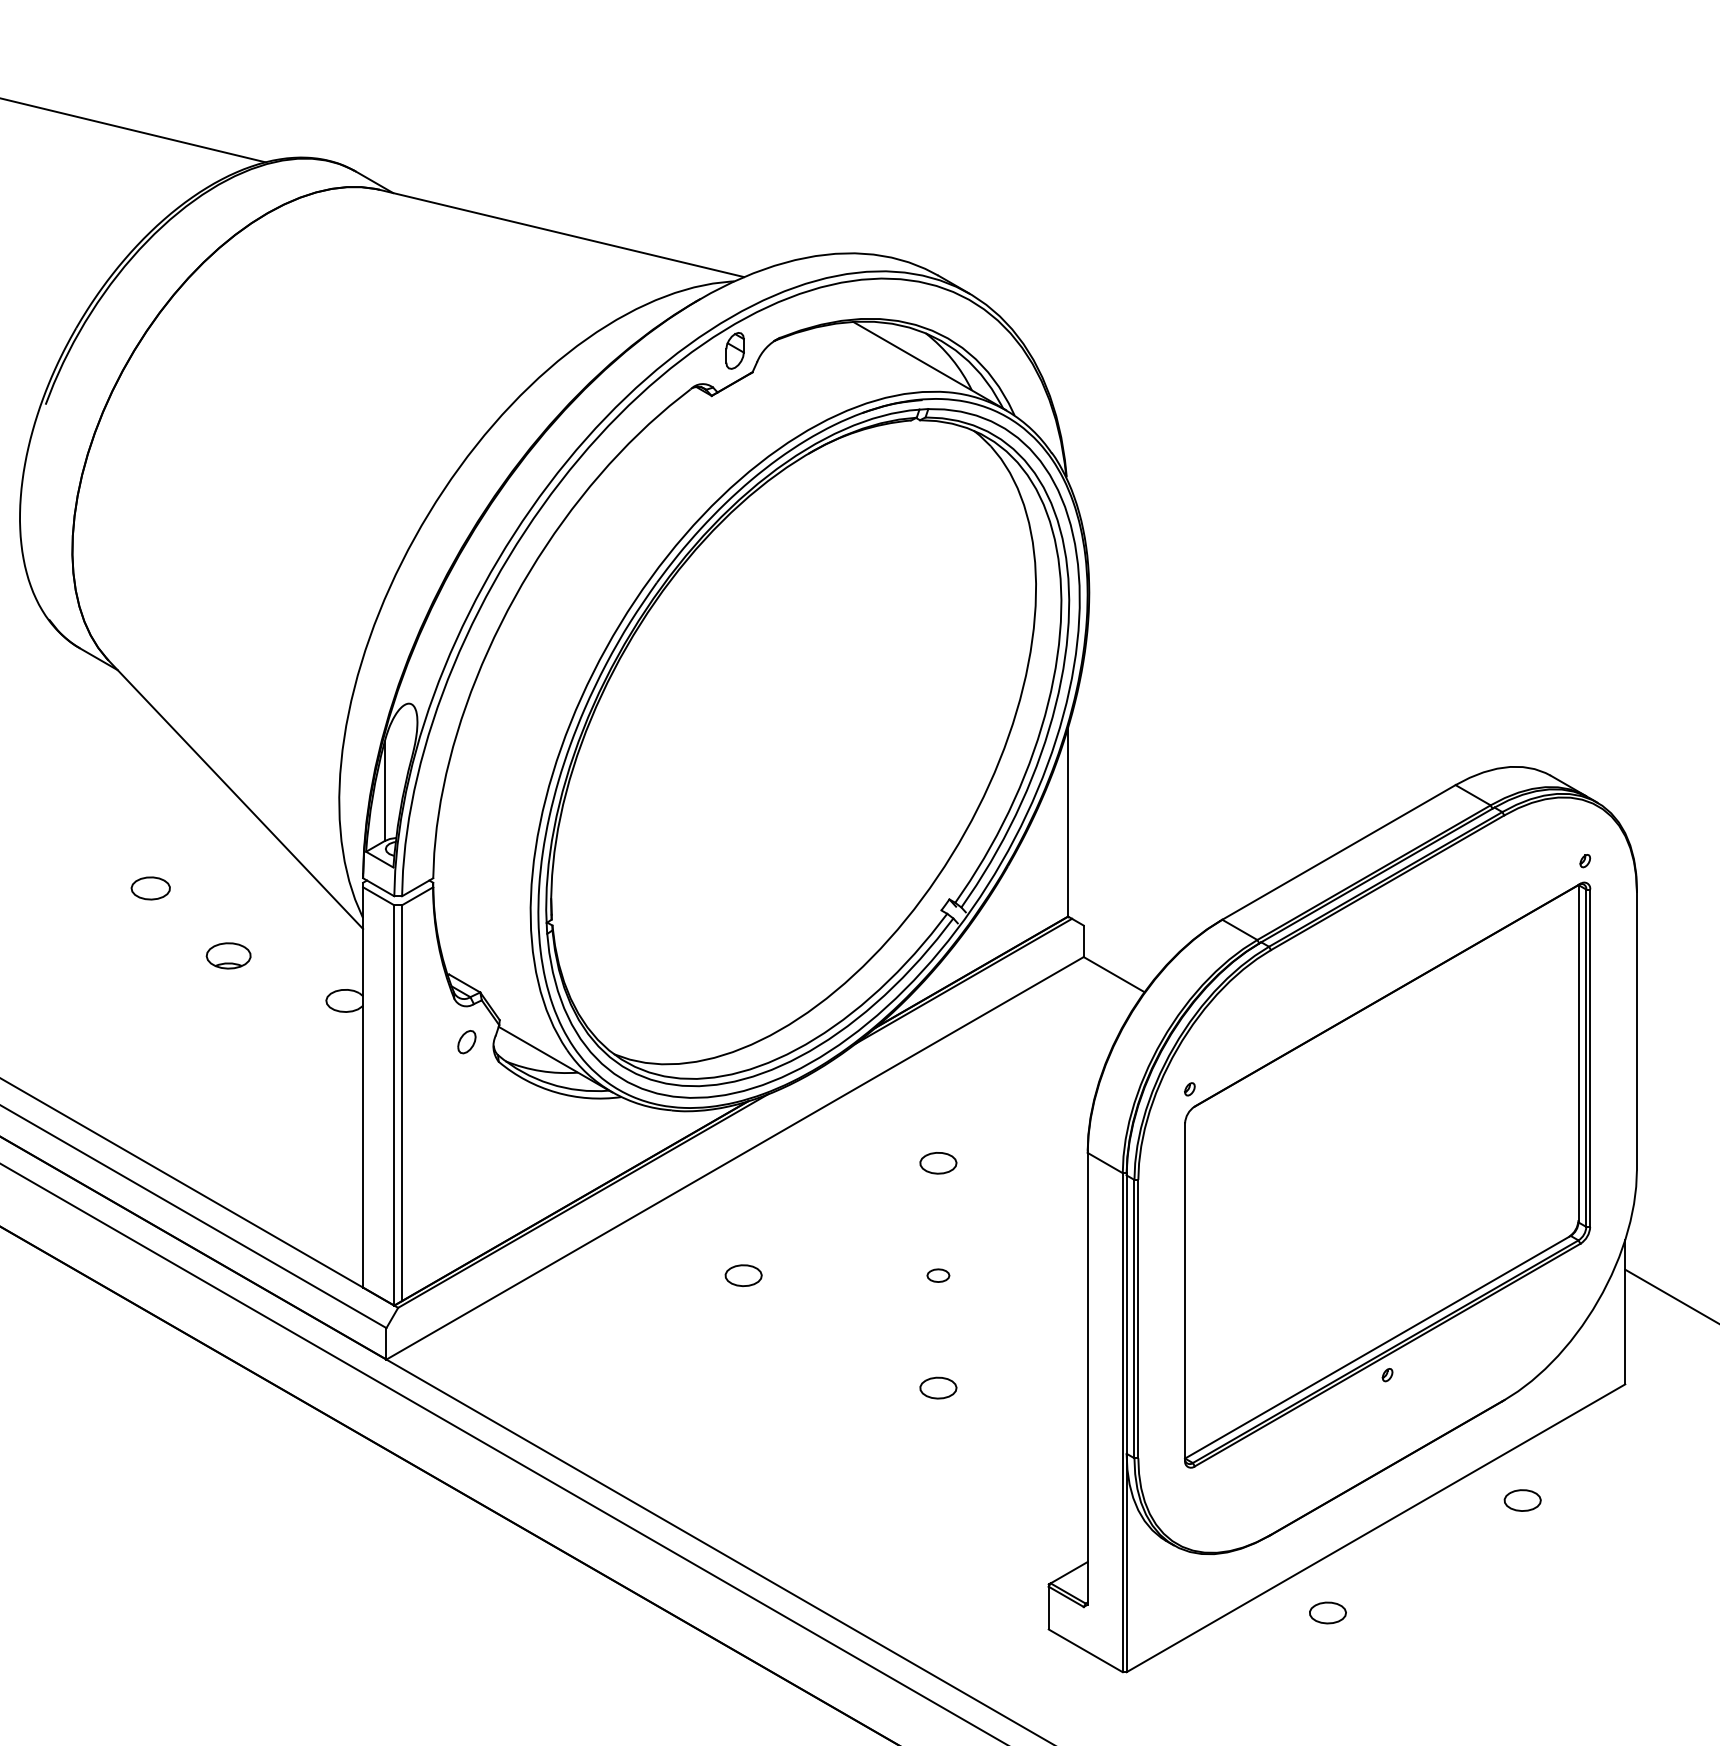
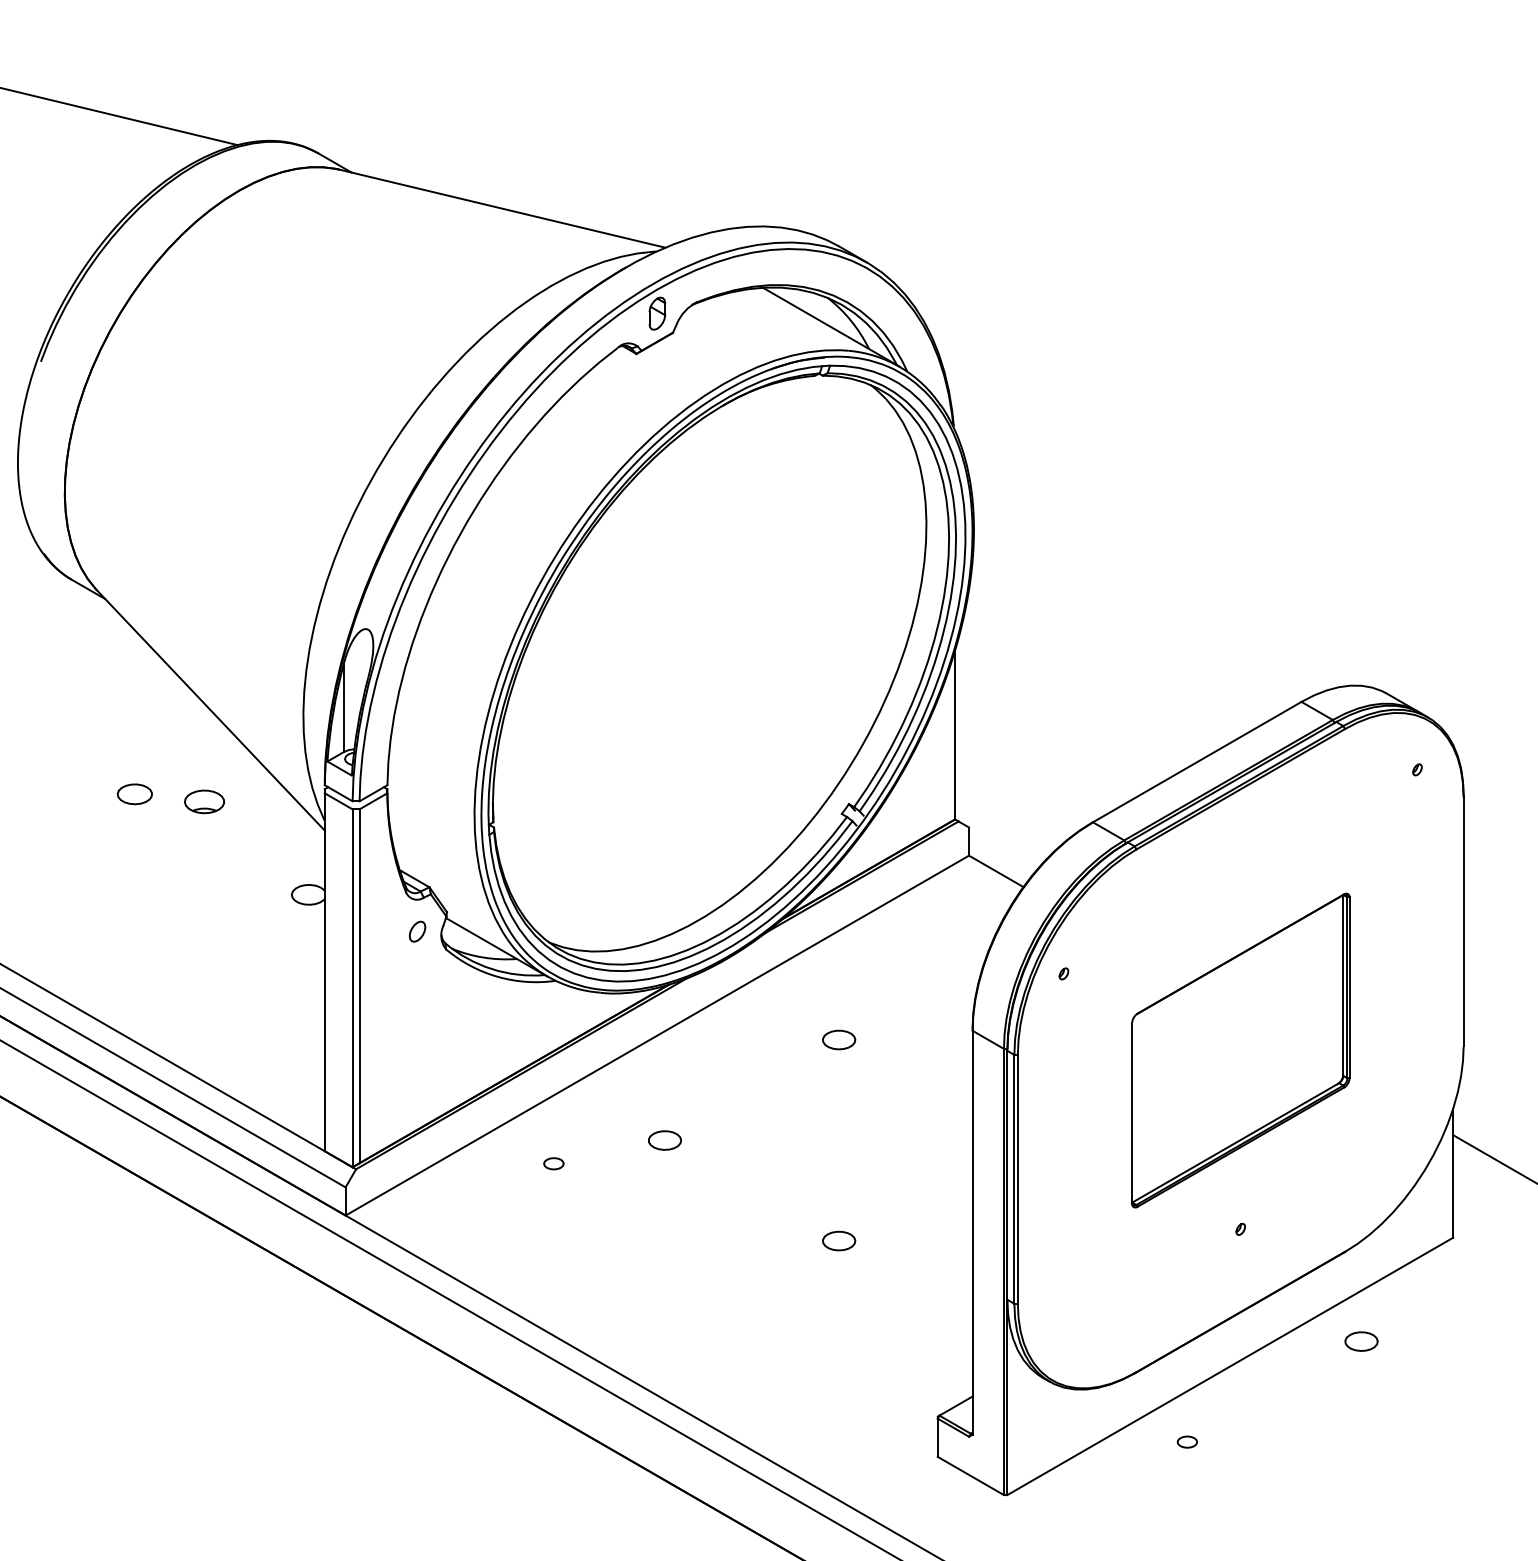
part: (228, 955) -> (204, 801), moved
part: (1387, 1174) -> (1240, 1050), size x0.6
part: (938, 1275) -> (553, 1163), moved
part: (1327, 1612) -> (1186, 1441), size x0.6

